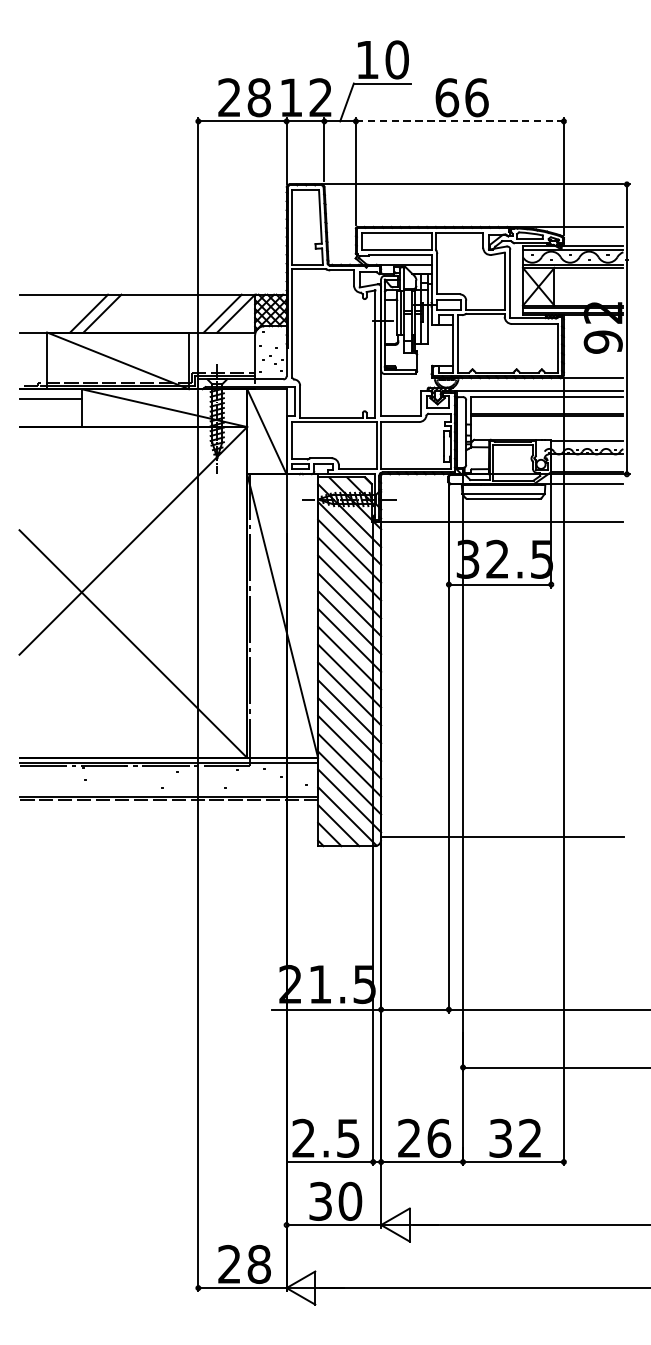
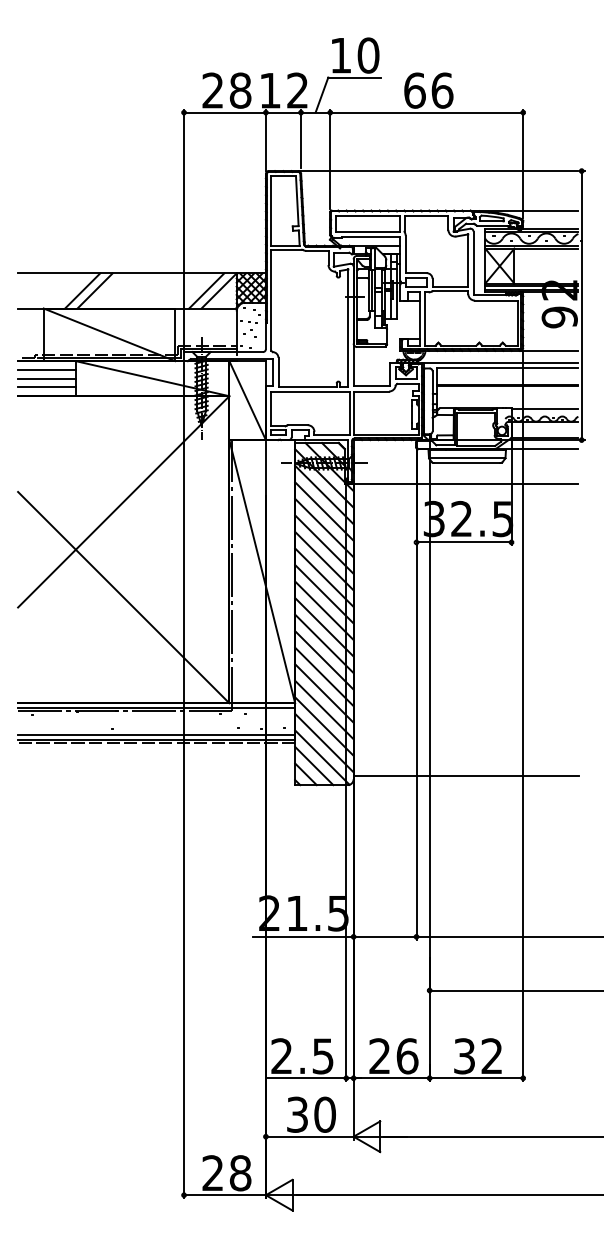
line: (460, 121) -> (427, 112), dashed -> solid
line: (50, 407) -> (46, 378), added
line: (50, 417) -> (46, 387), added
line: (168, 792) -> (156, 735), added

